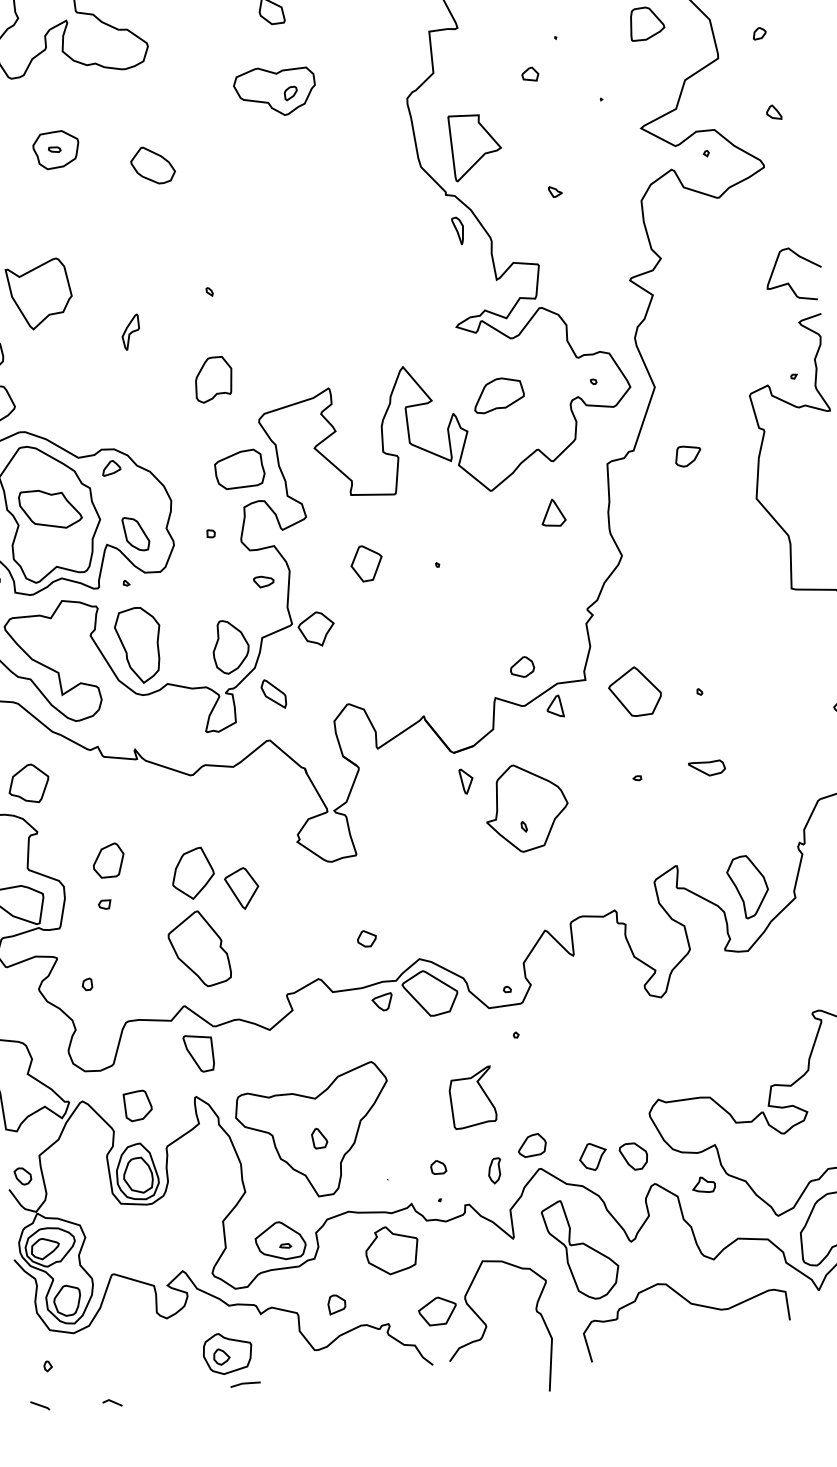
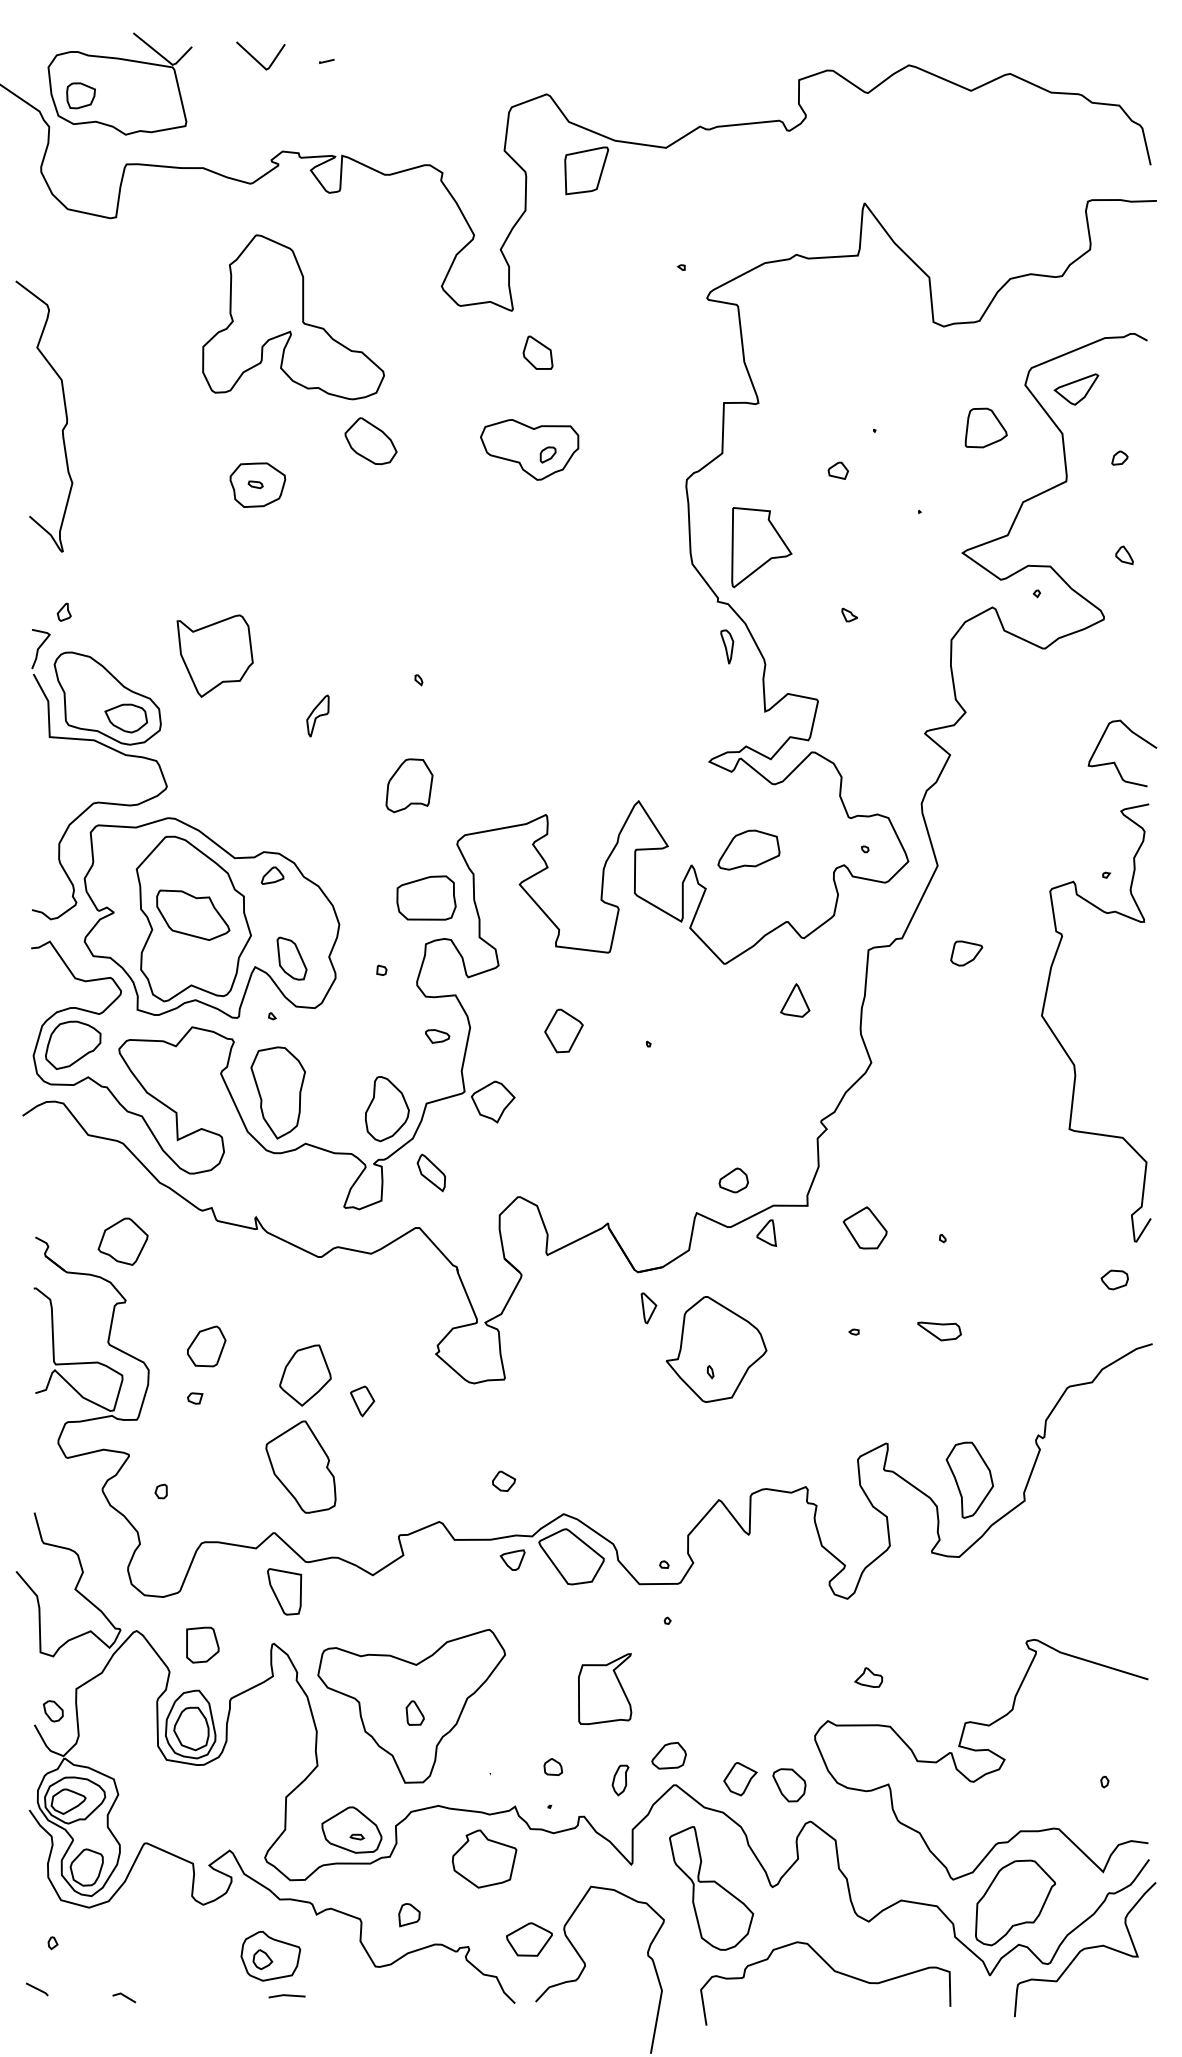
part: (152, 165) -> (370, 441), moved
part: (634, 691) -> (864, 1227), size x0.7
part: (242, 888) -> (362, 1401), size x0.6
part: (703, 1184) -> (868, 1677), moved

